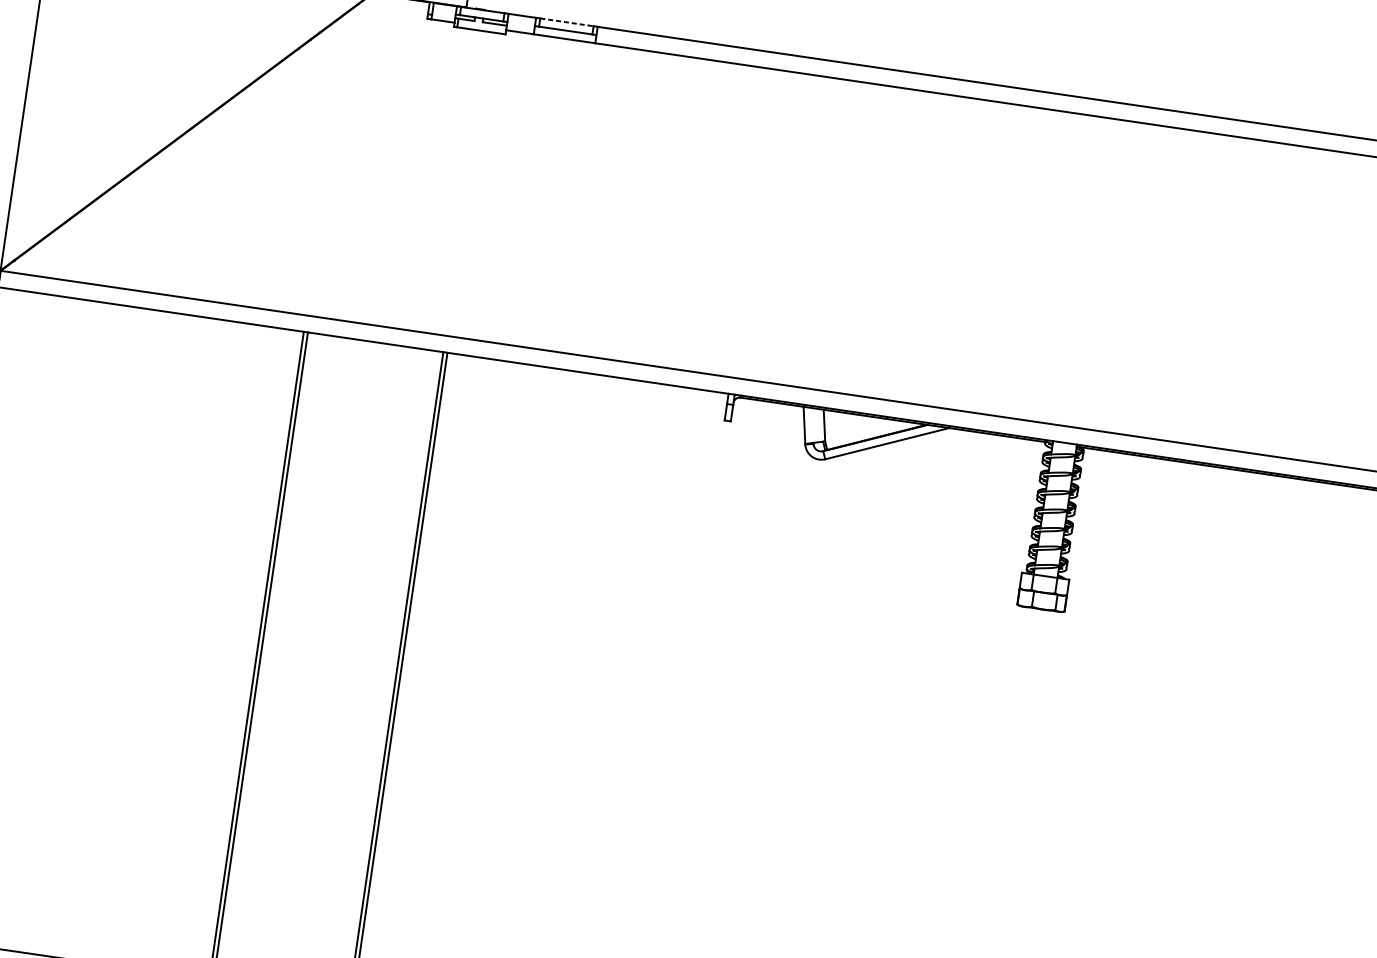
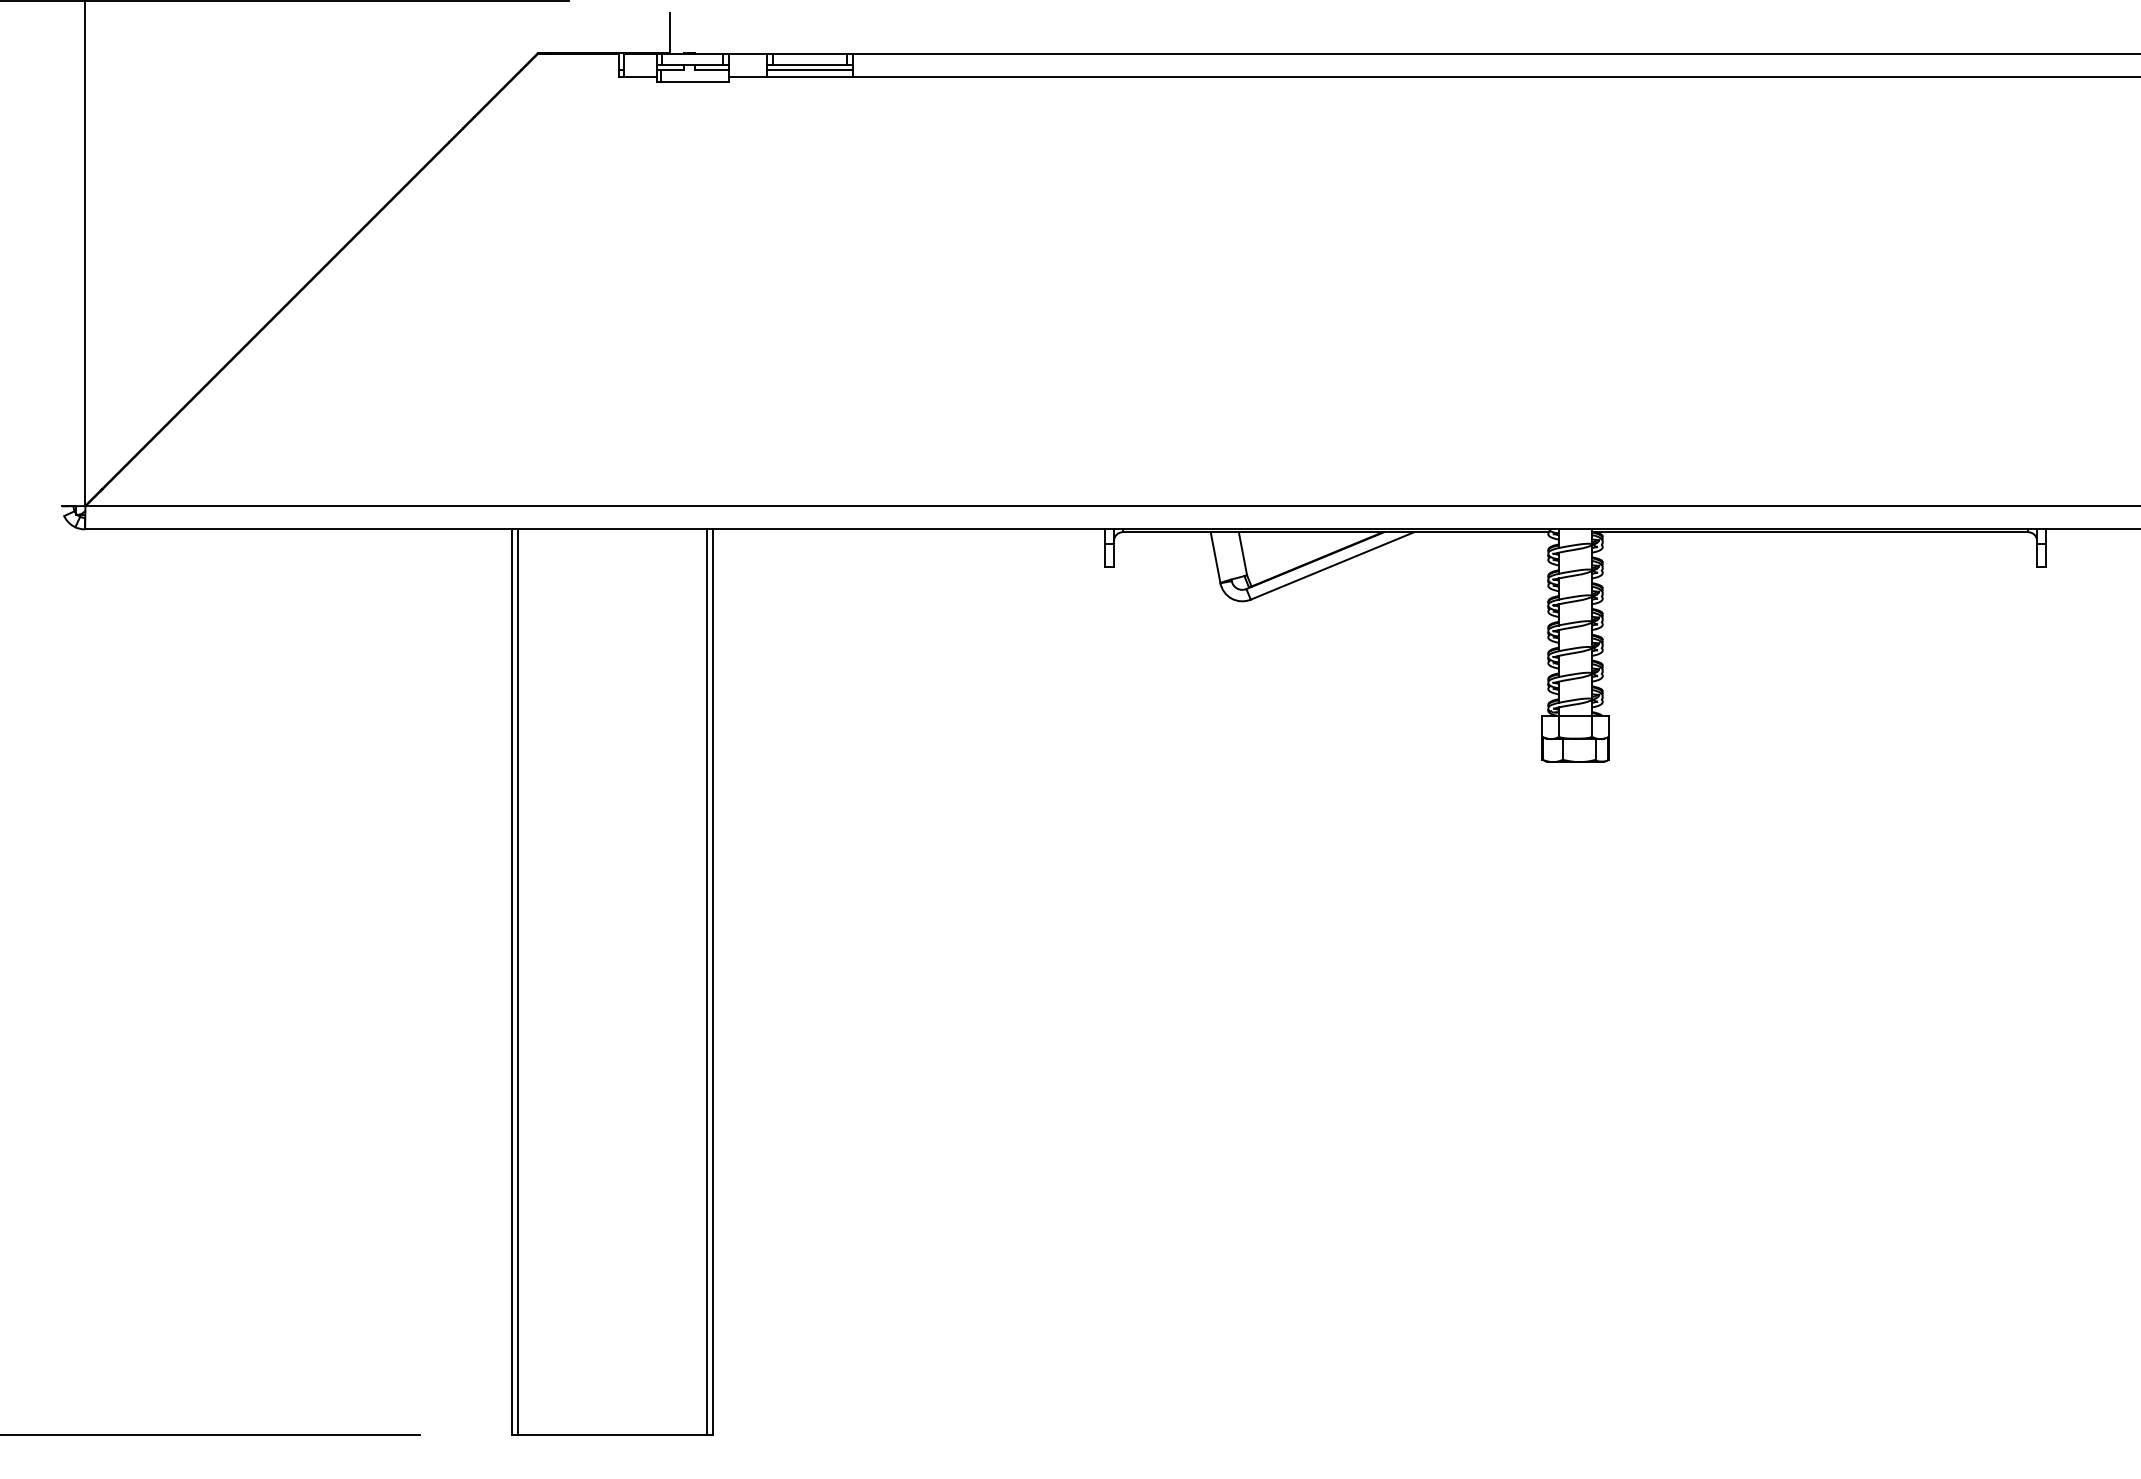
line: (567, 22) -> (810, 53), dashed -> solid
line: (565, 34) -> (810, 70), added

